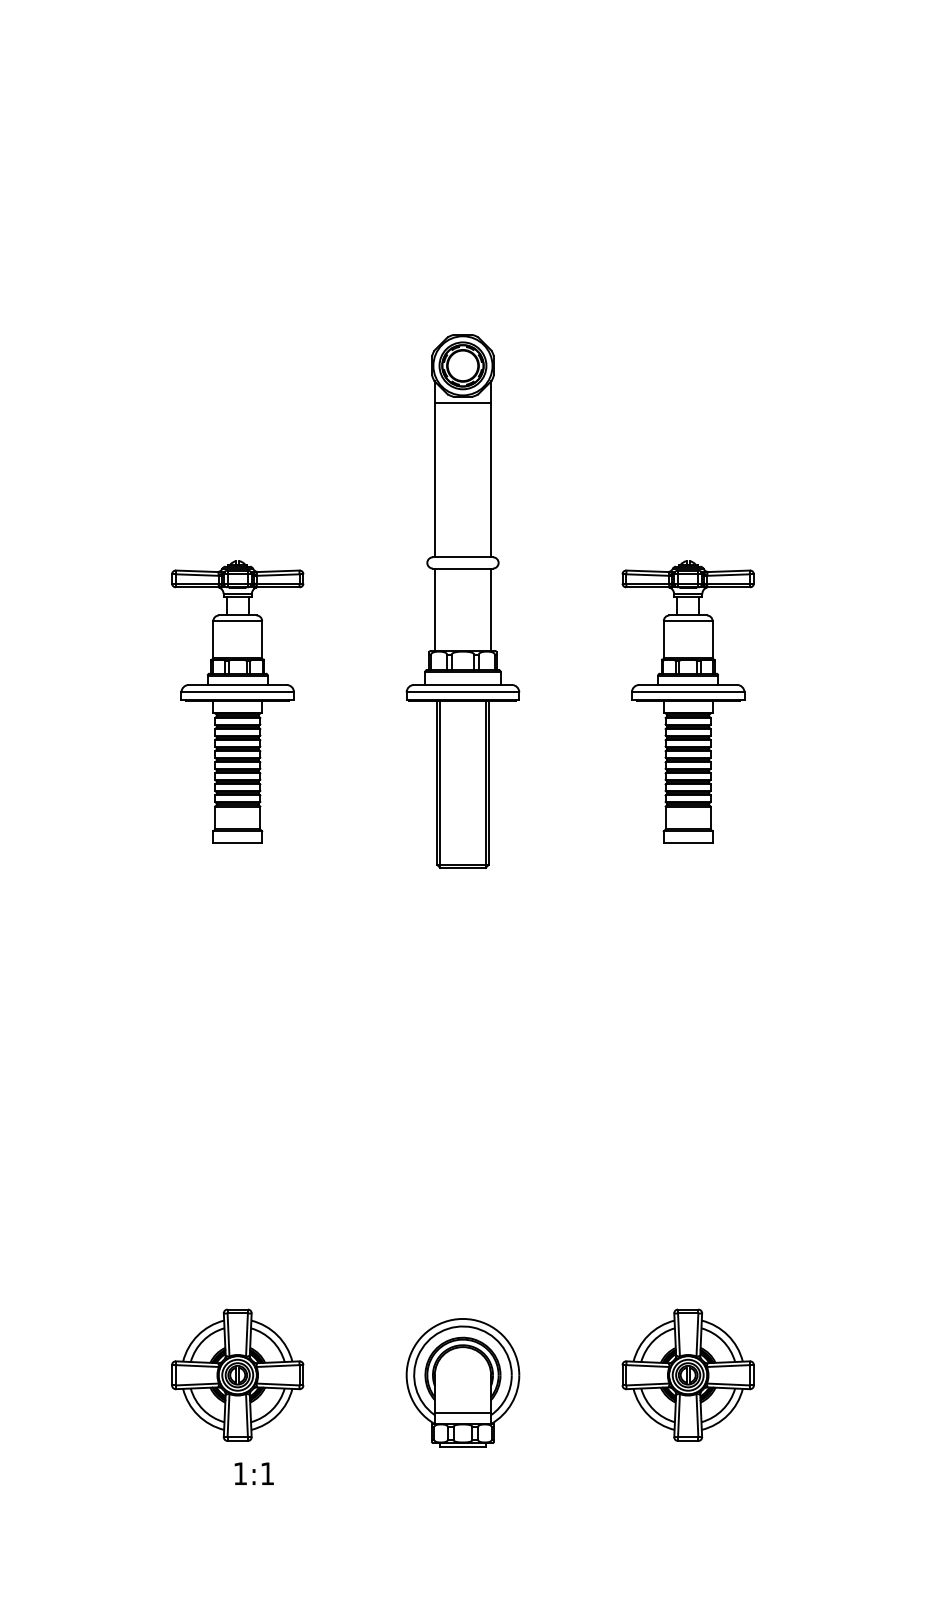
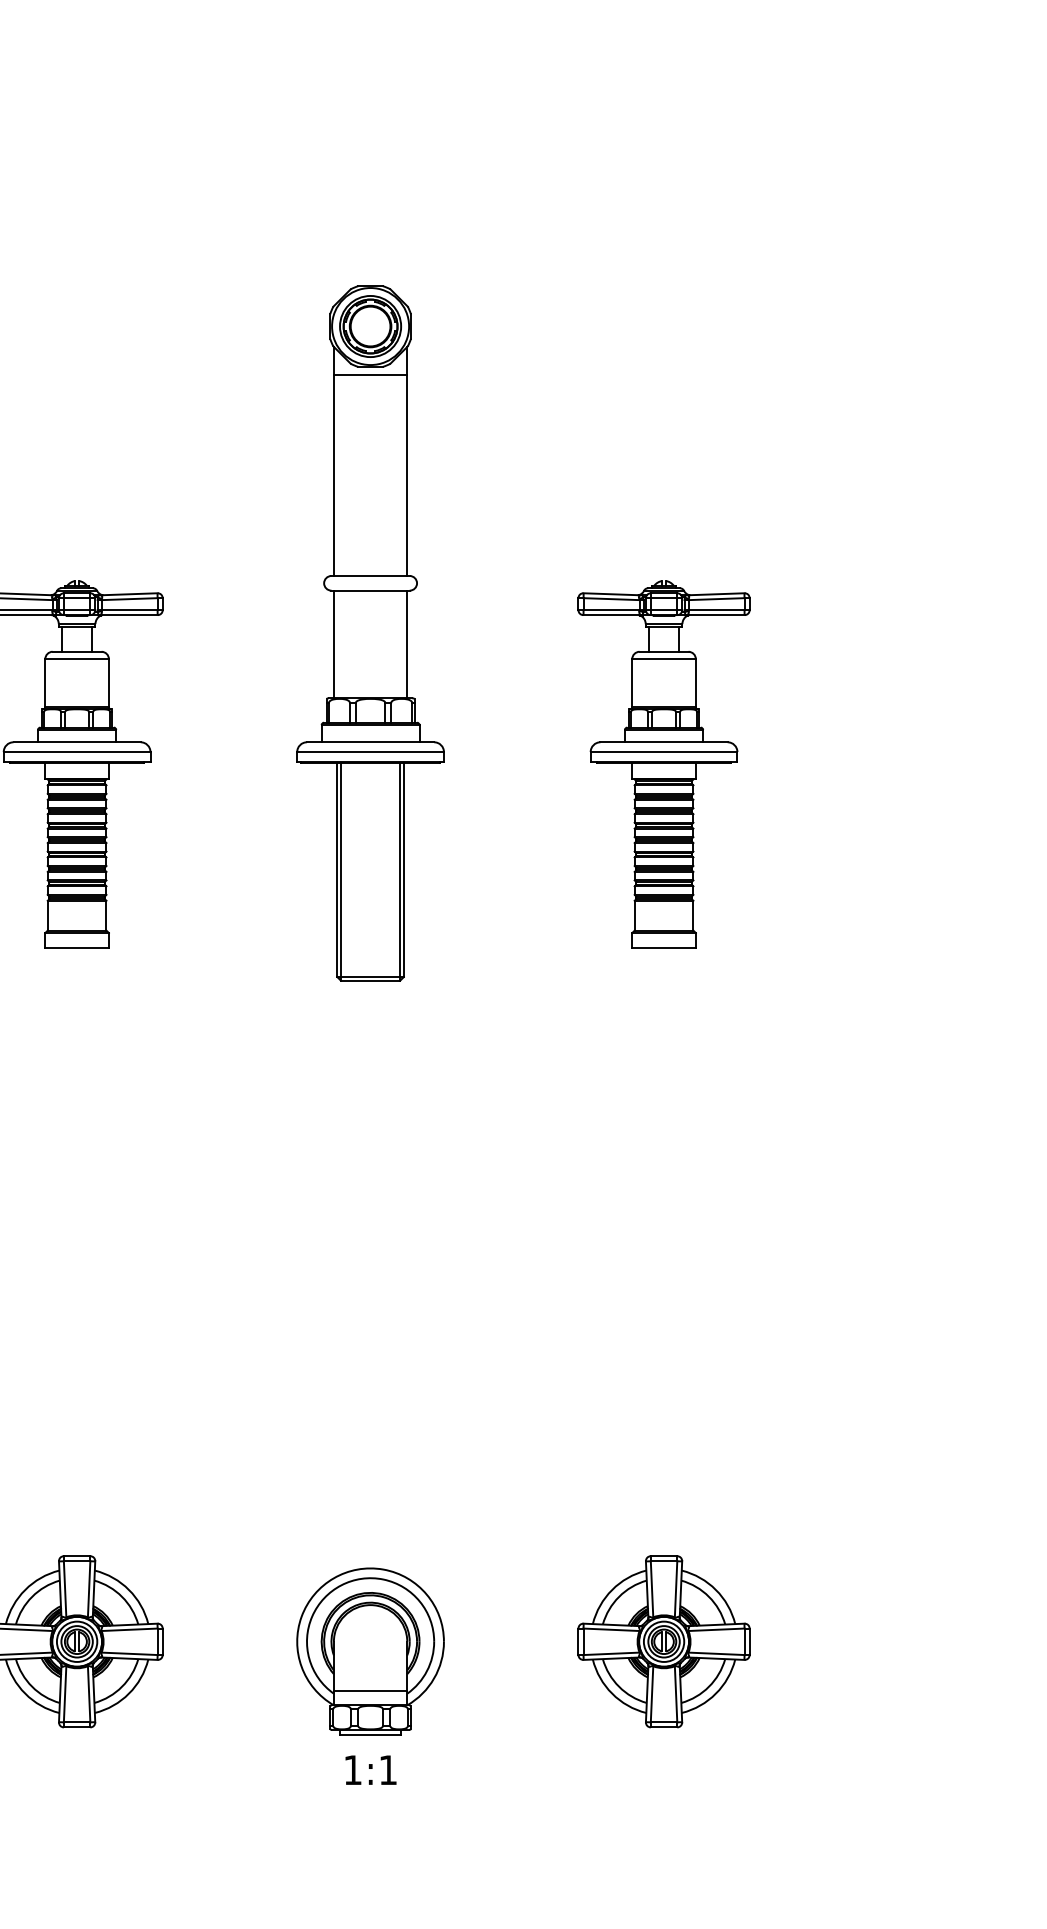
text: (253, 1473) -> (369, 1769), moved

